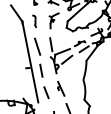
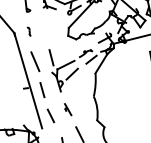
part: (53, 20) -> (51, 28), removed
part: (34, 21) -> (28, 31), size x0.6
part: (60, 88) -> (67, 109), size x0.7

